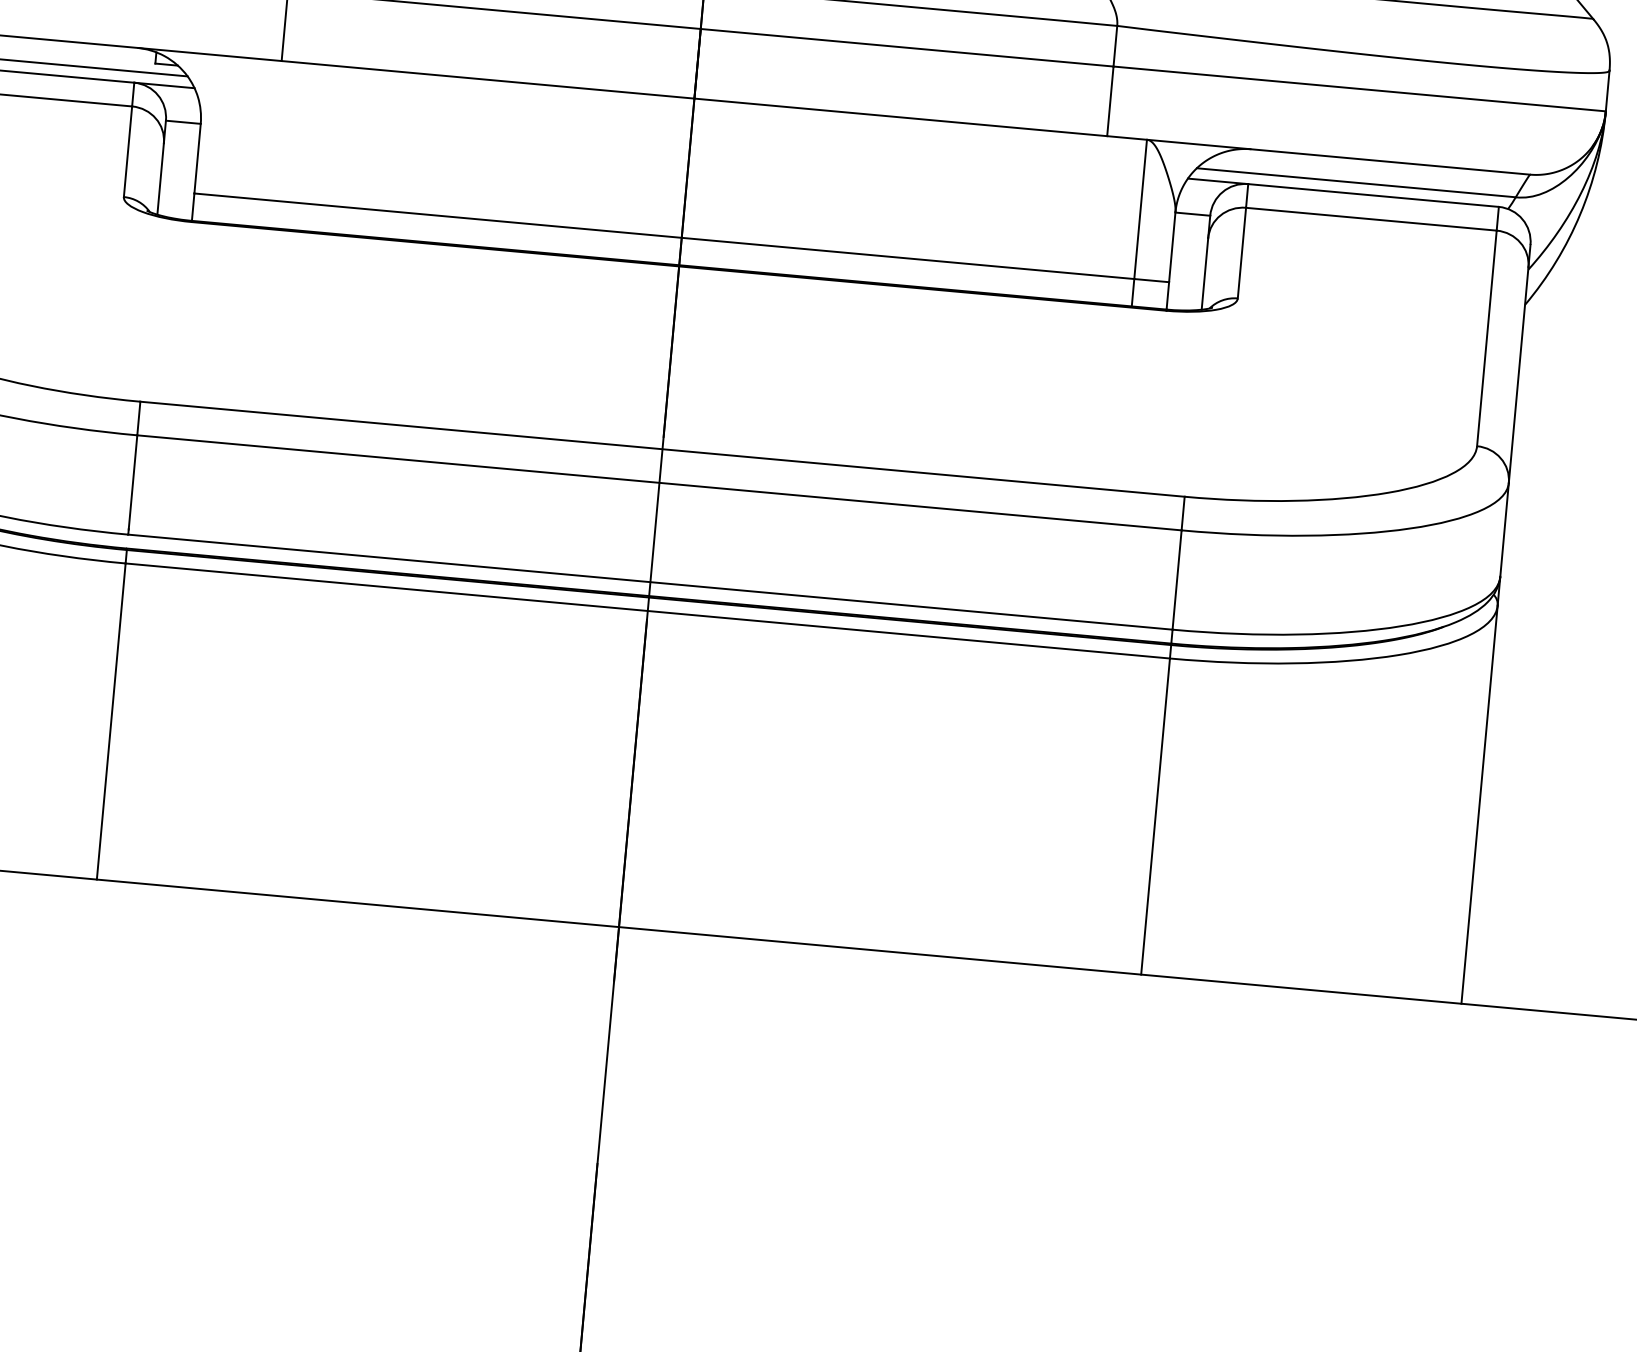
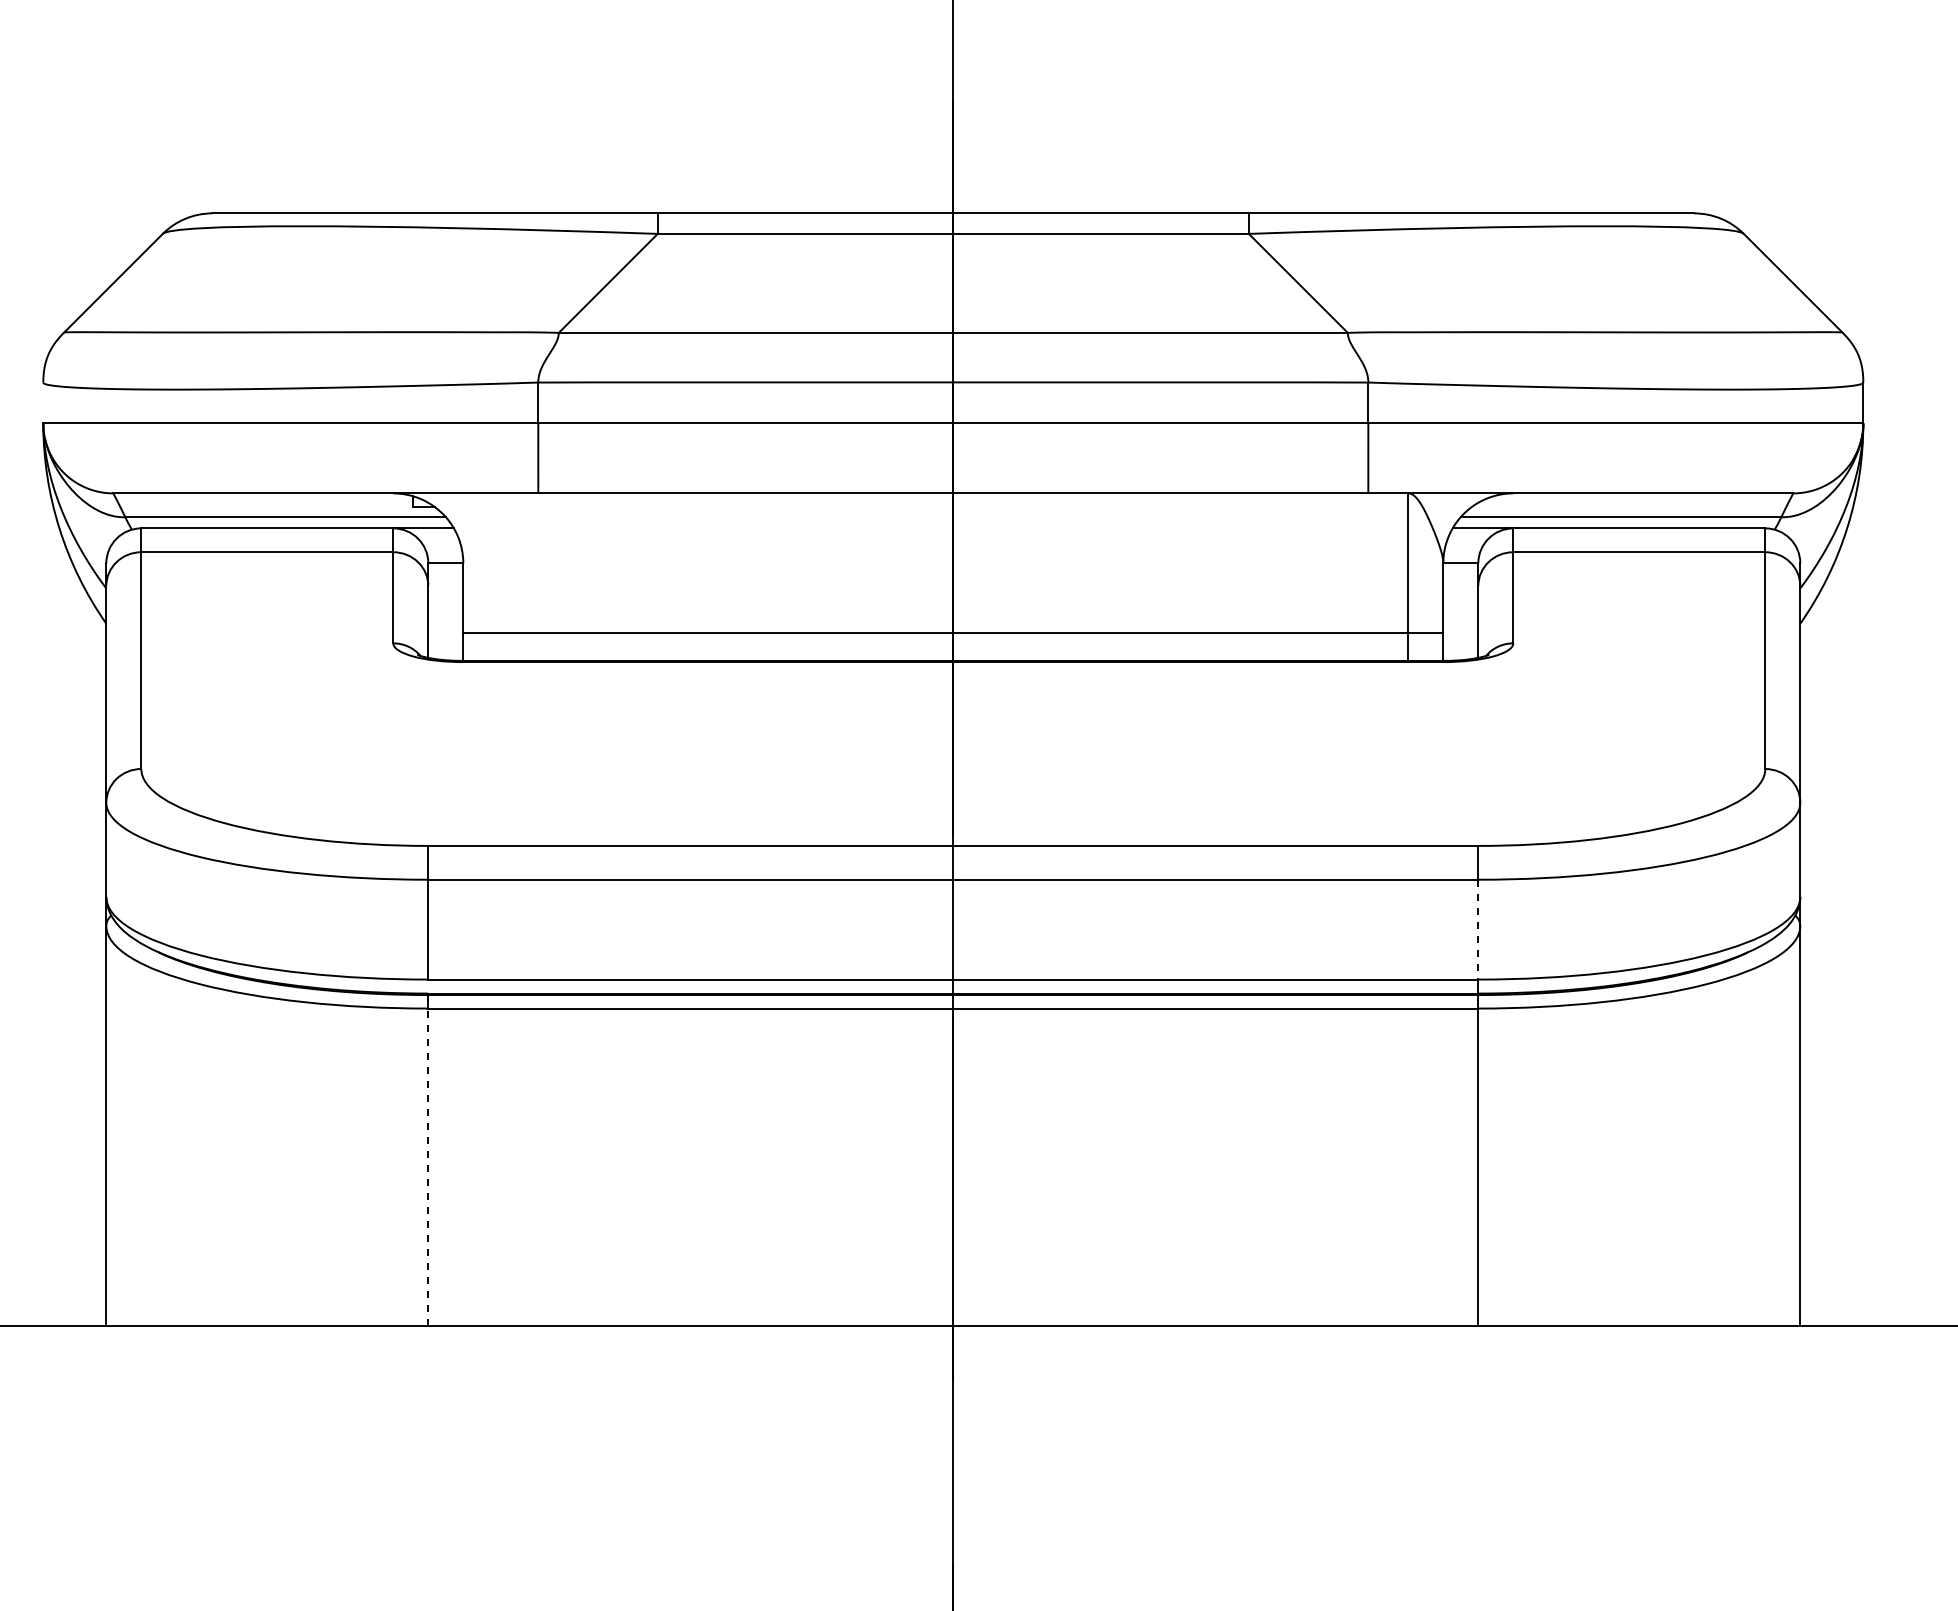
line: (1177, 579) -> (1478, 929), solid -> dashed
line: (111, 721) -> (428, 1167), solid -> dashed

